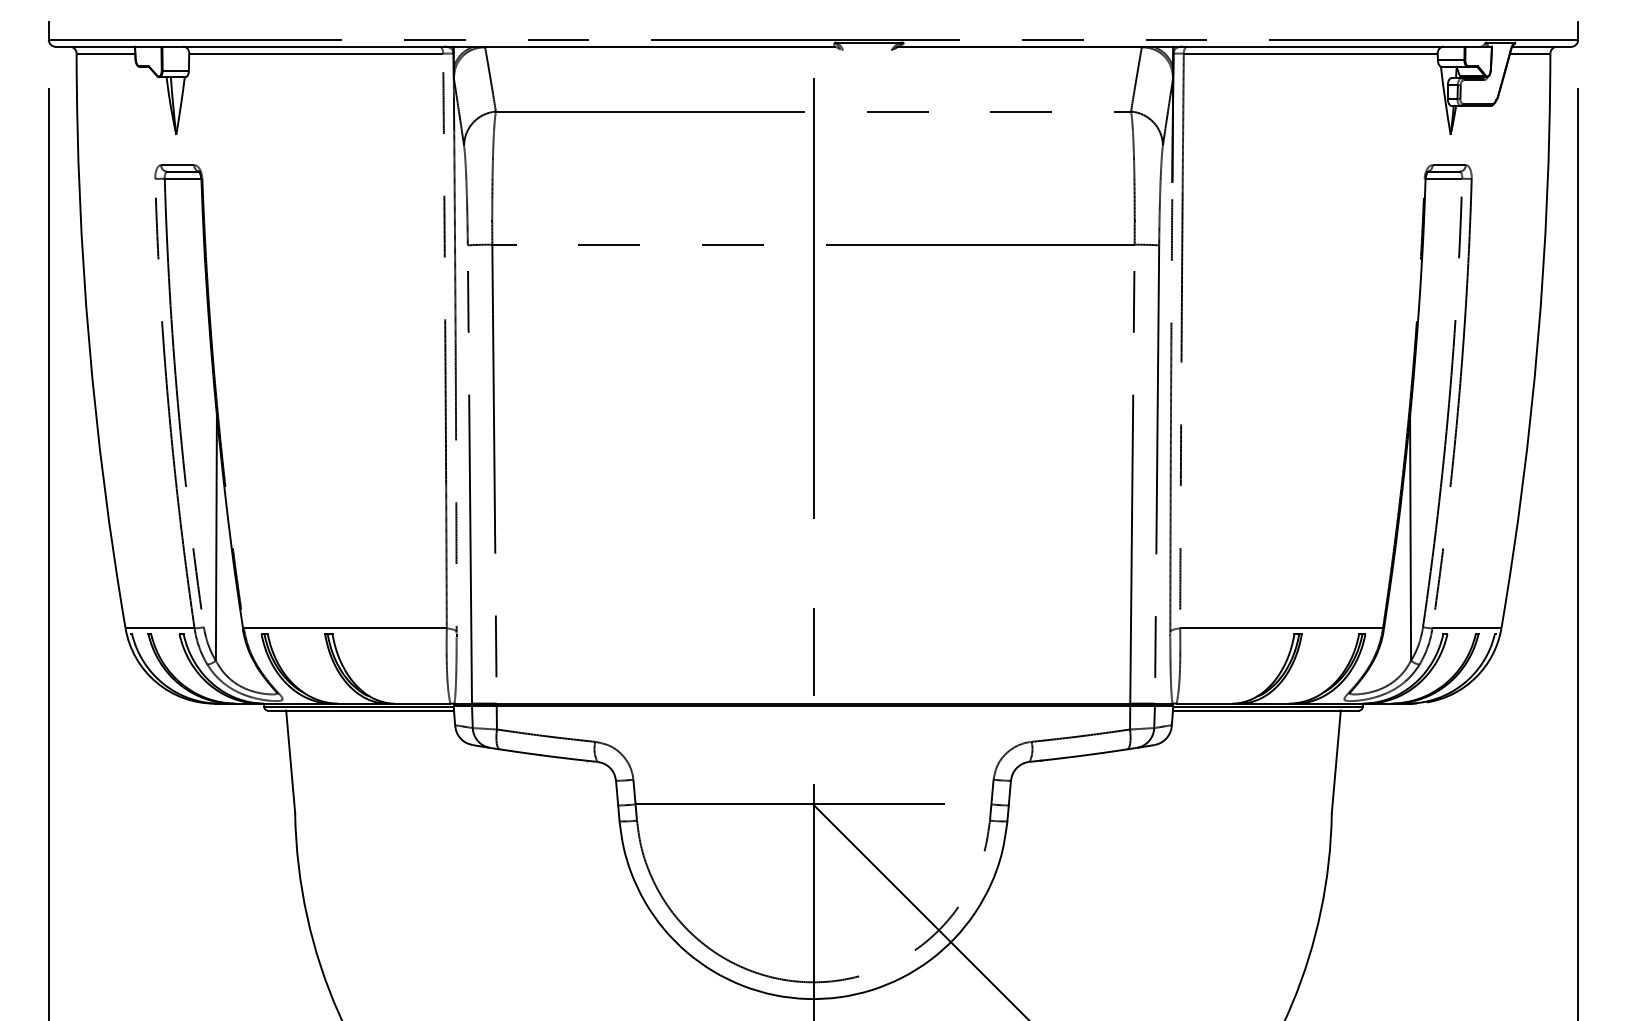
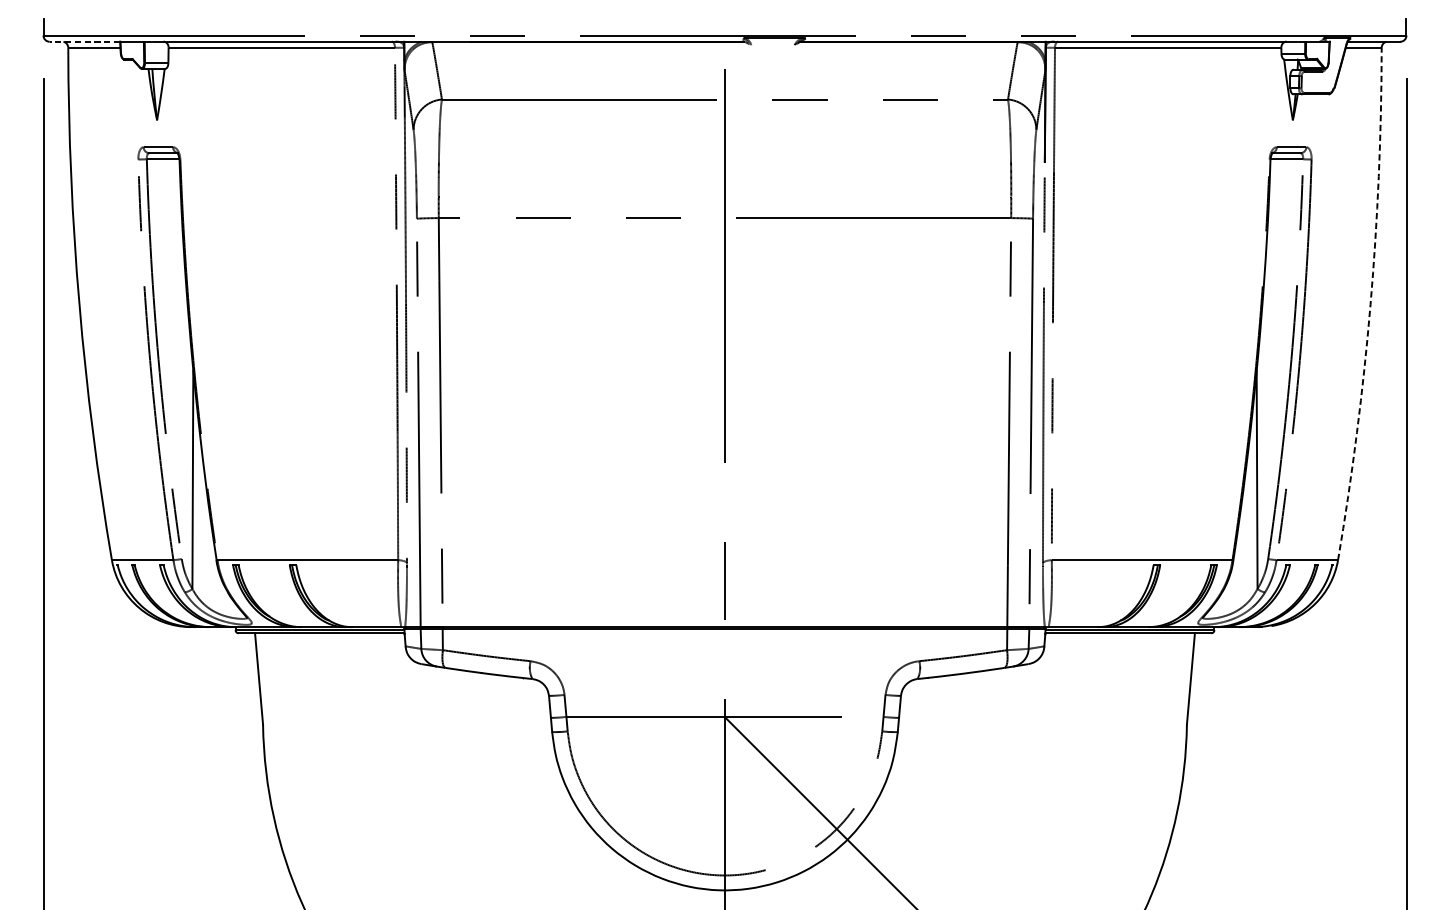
line: (95, 46) -> (85, 41), solid -> dashed
arc: (1537, 342) -> (1370, 305), solid -> dashed

